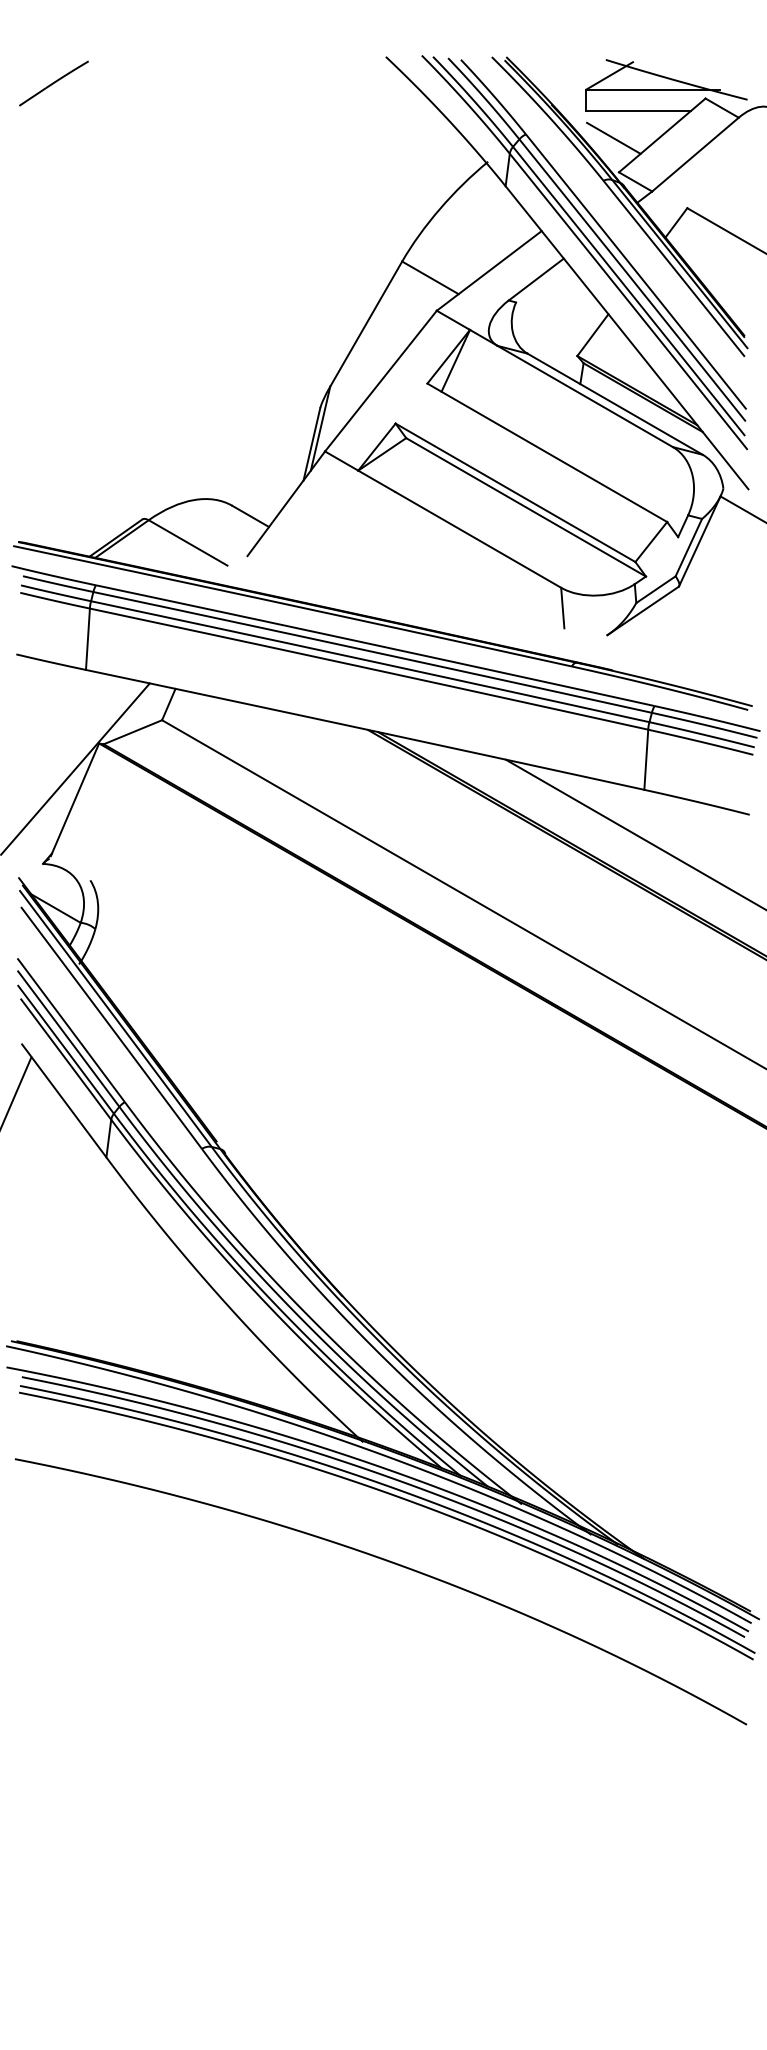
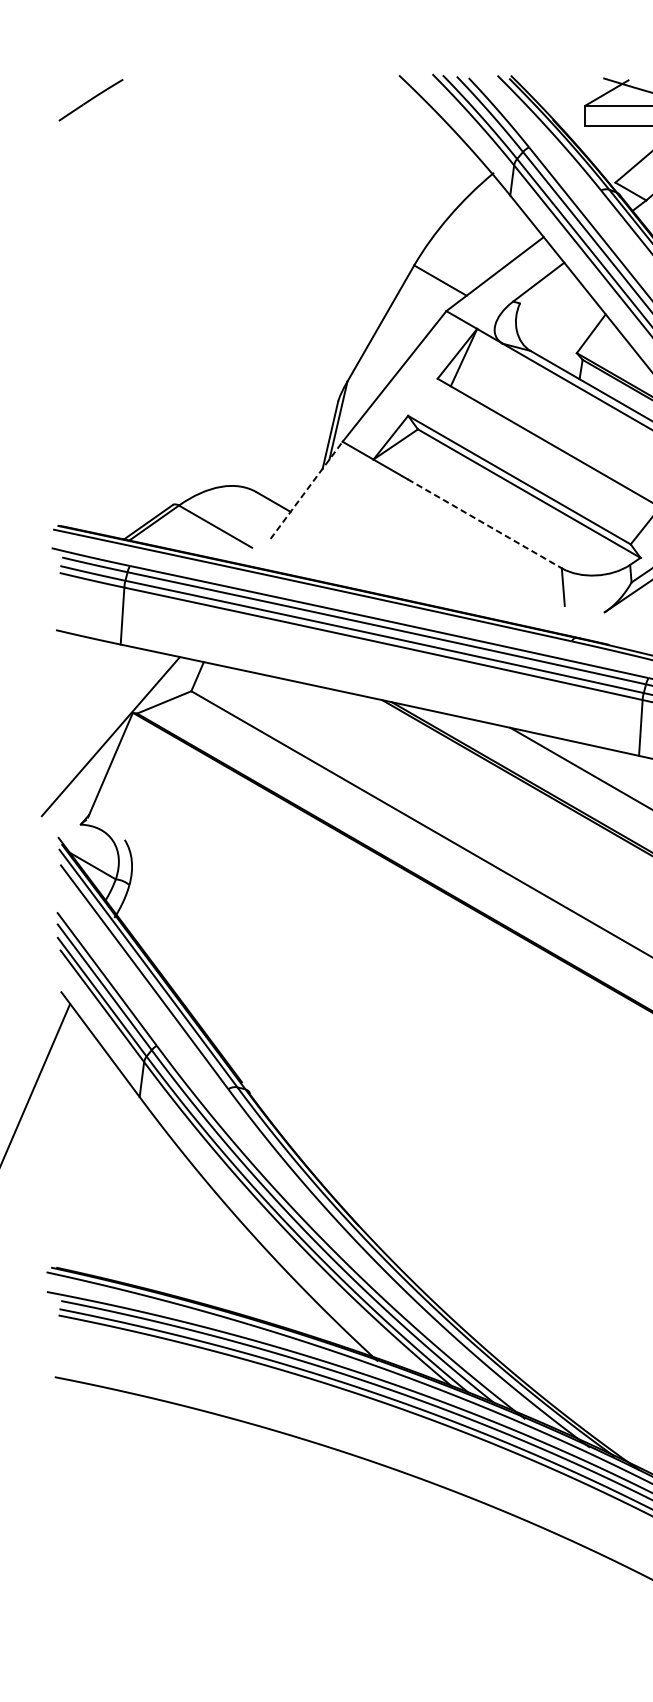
line: (613, 137) -> (610, 150), removed
line: (286, 503) -> (306, 490), solid -> dashed
line: (478, 539) -> (485, 523), solid -> dashed

